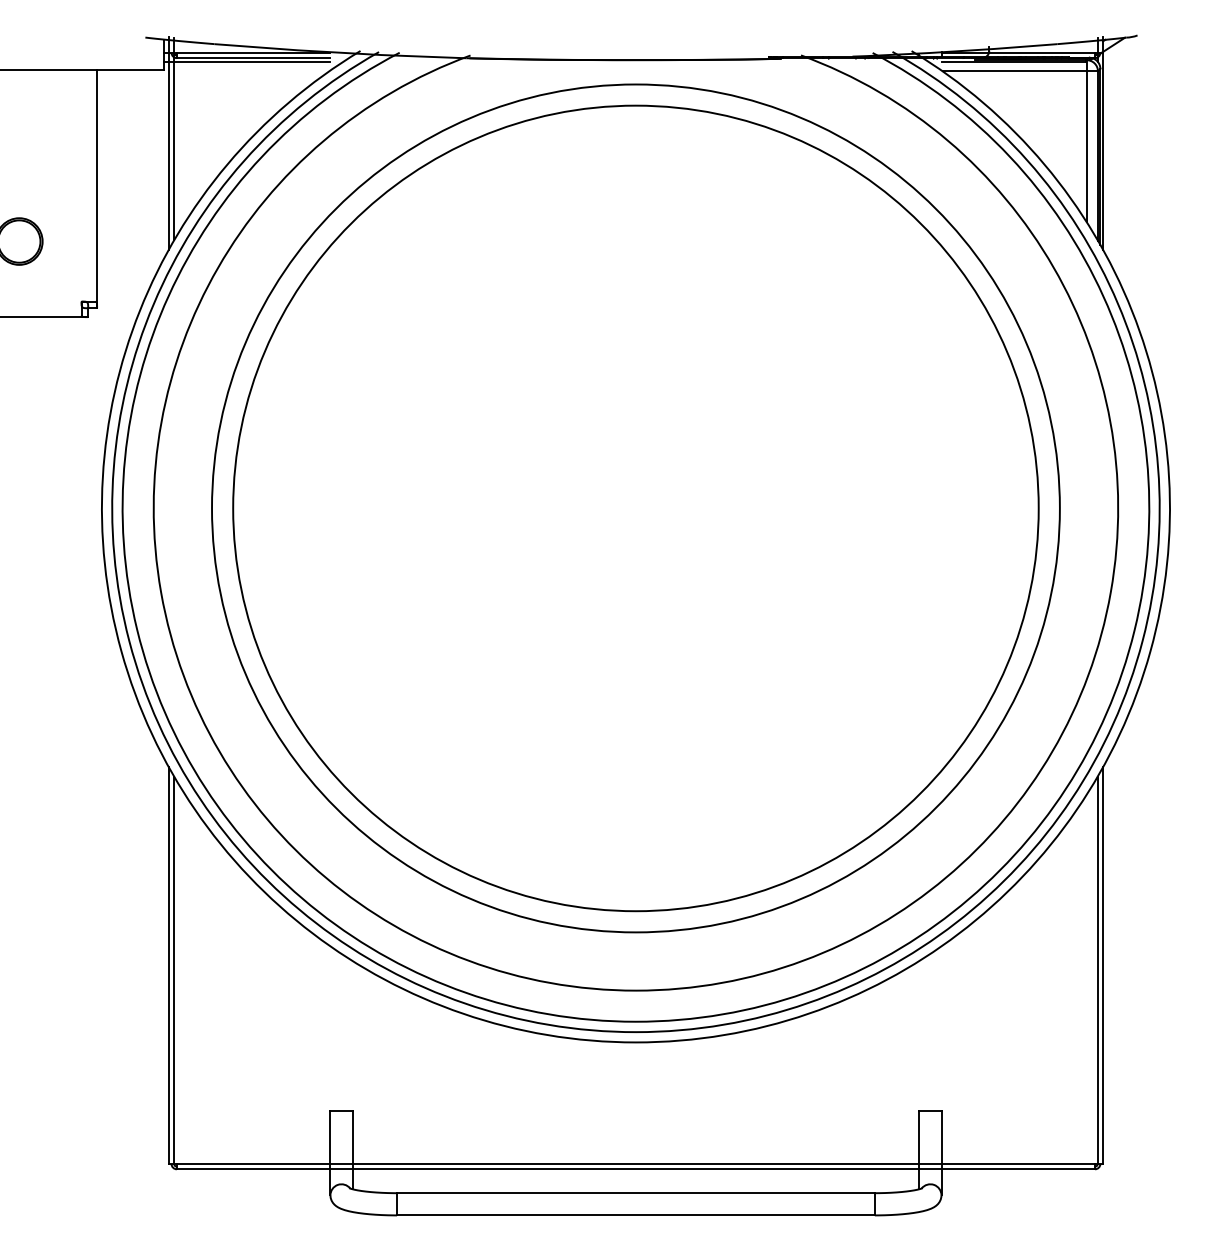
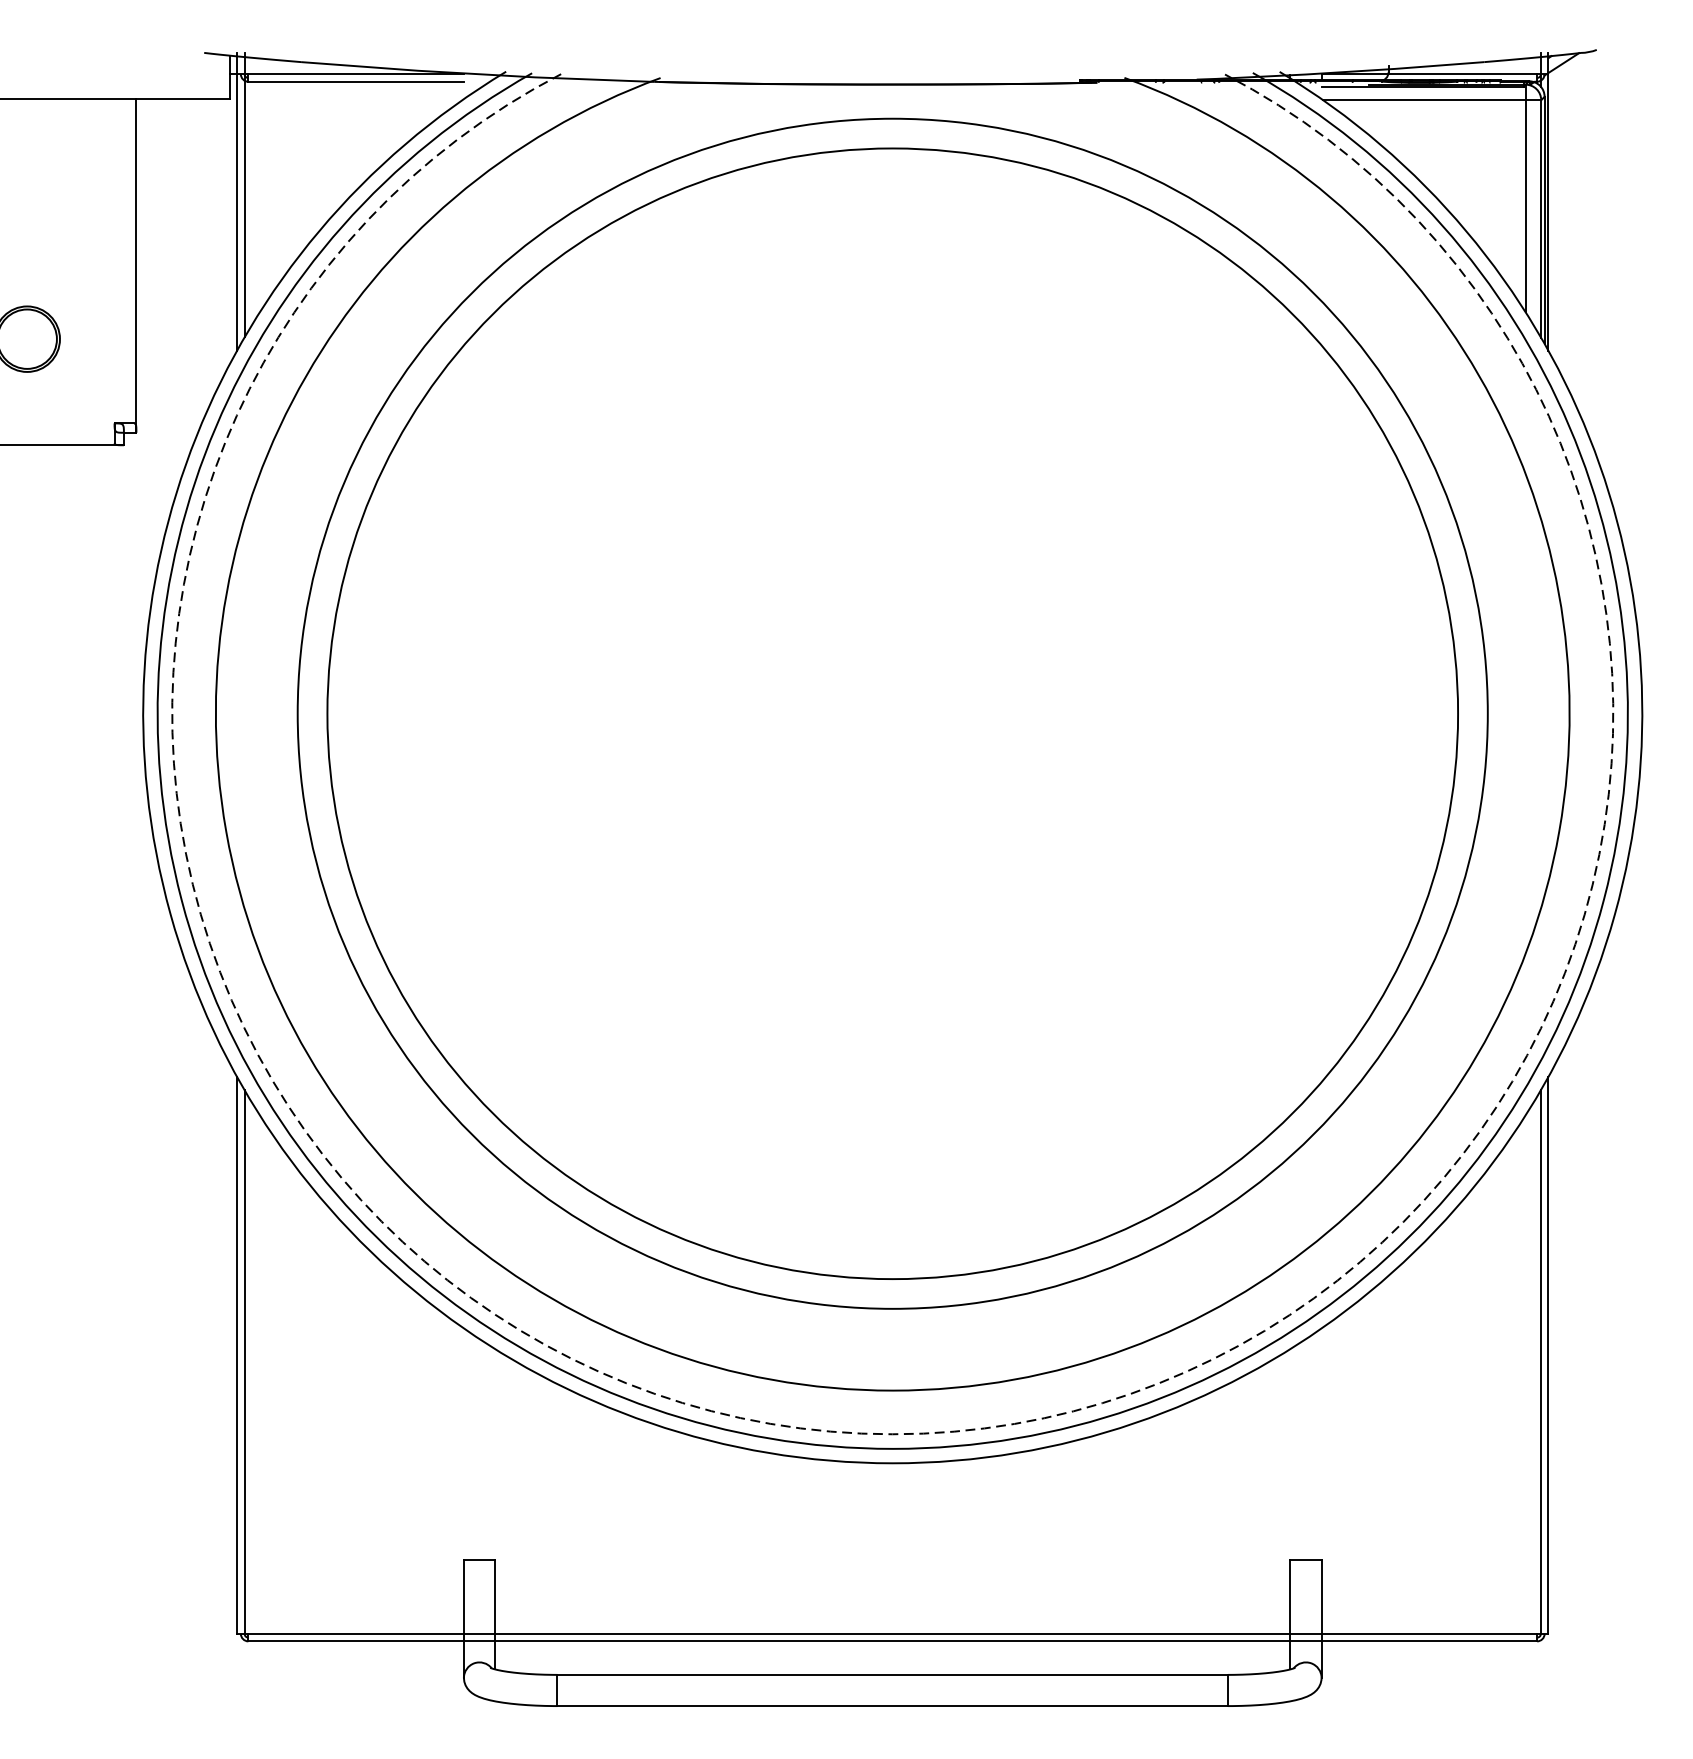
line: (246, 61) -> (346, 86), removed
arc: (635, 1021) -> (892, 1433), solid -> dashed

